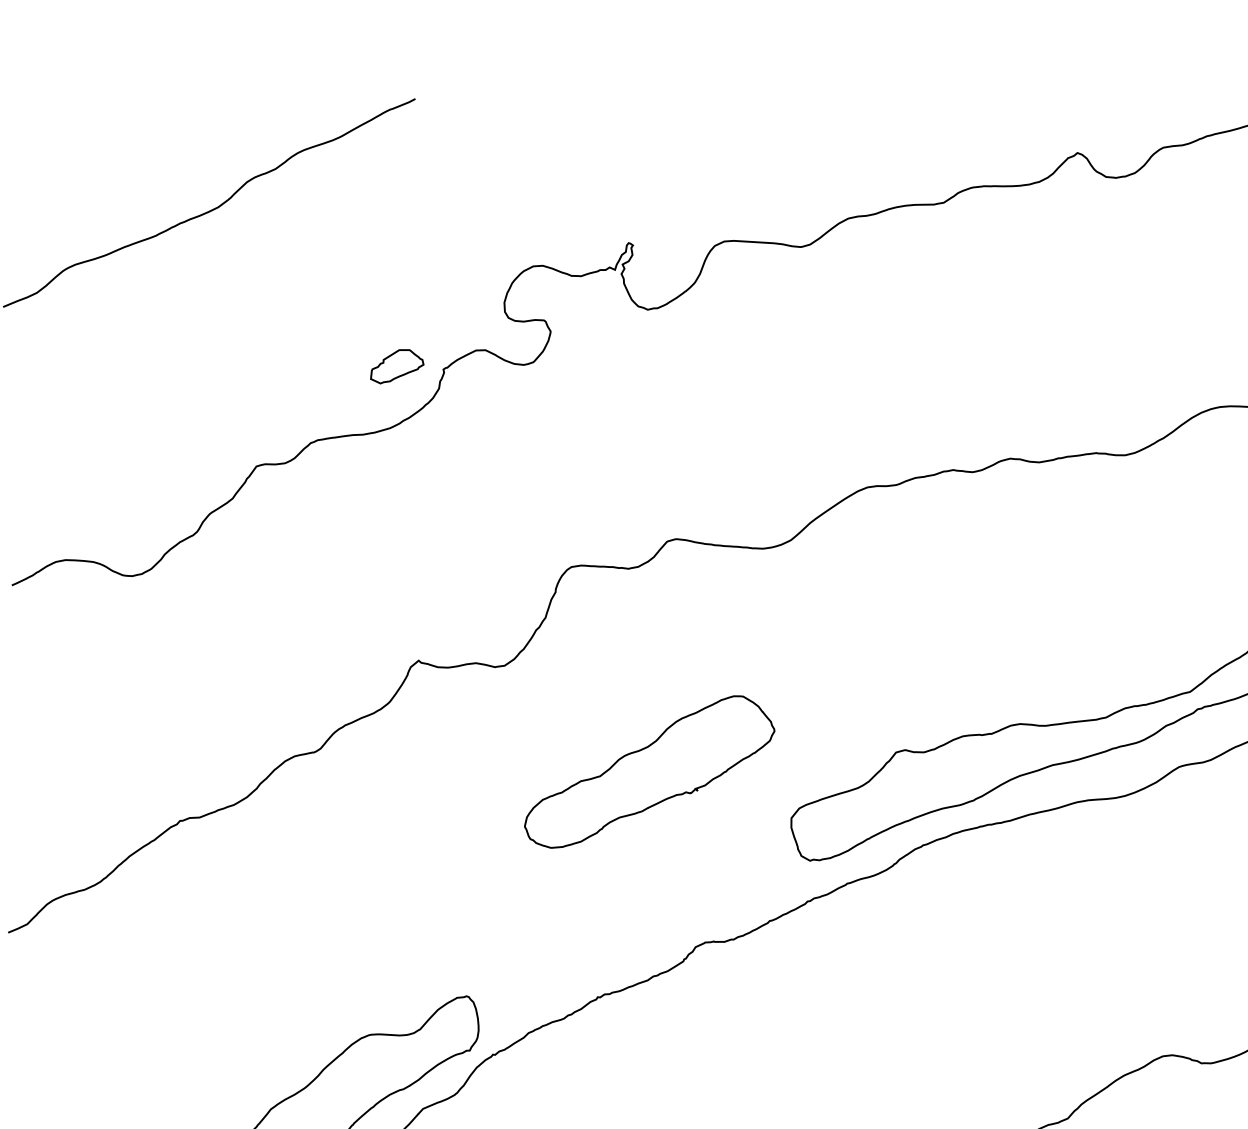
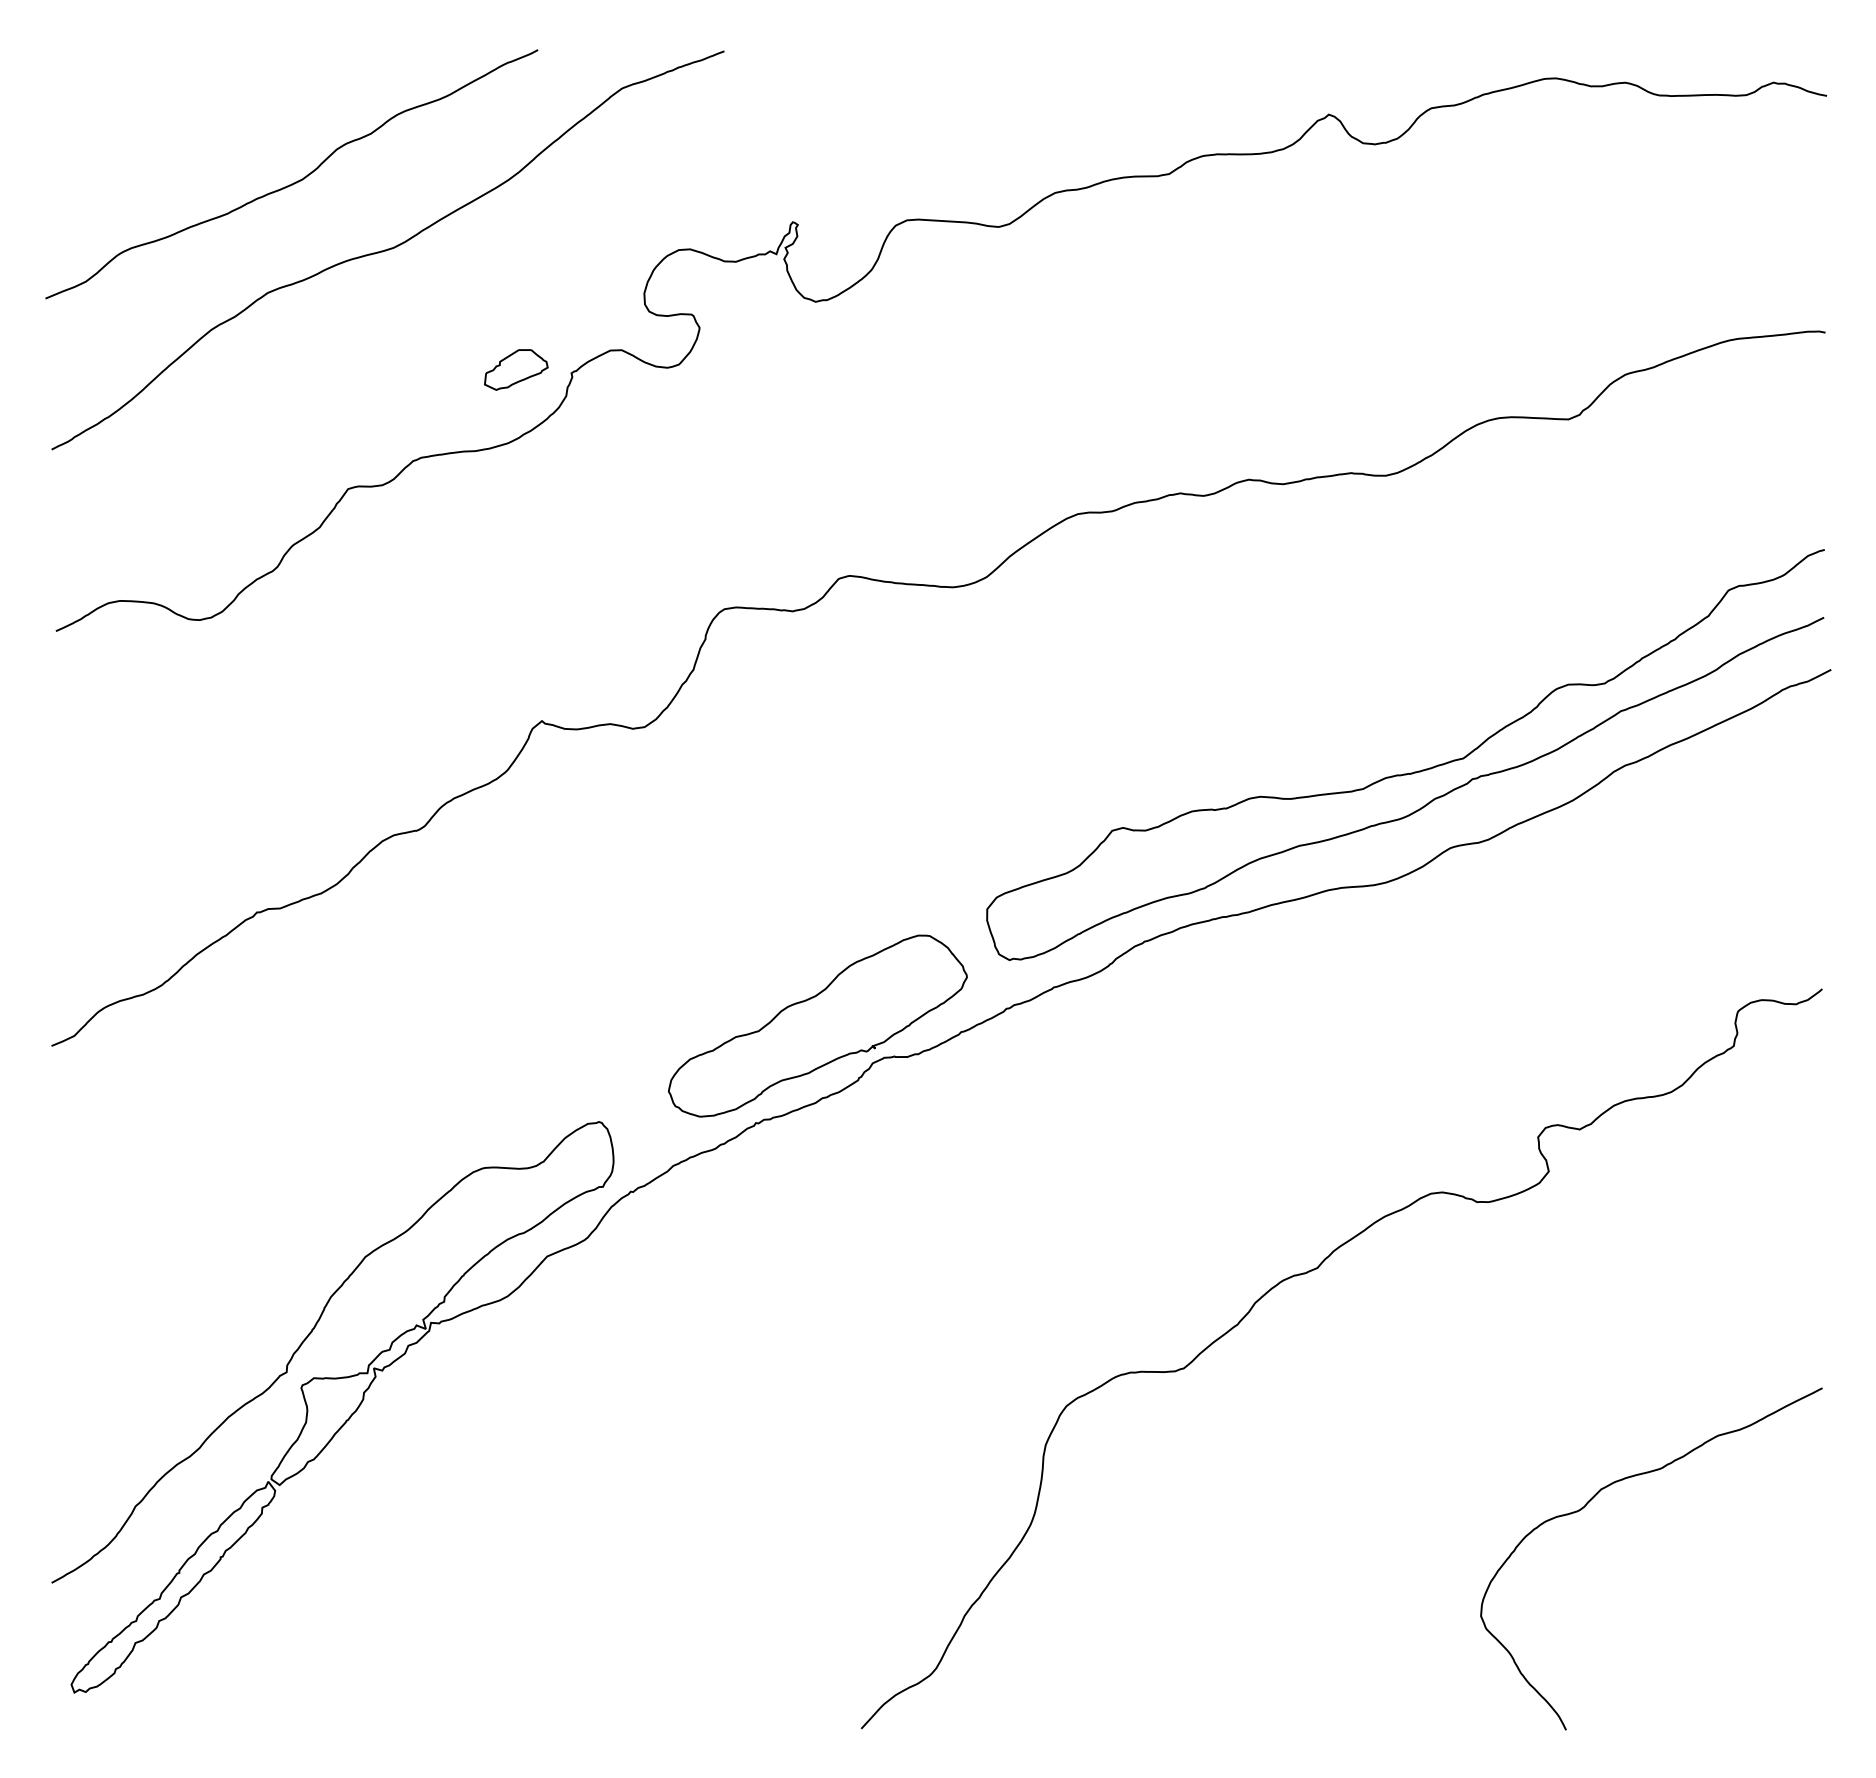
curve: (289, 266) -> (387, 250), added
part: (649, 771) -> (817, 1025), moved

